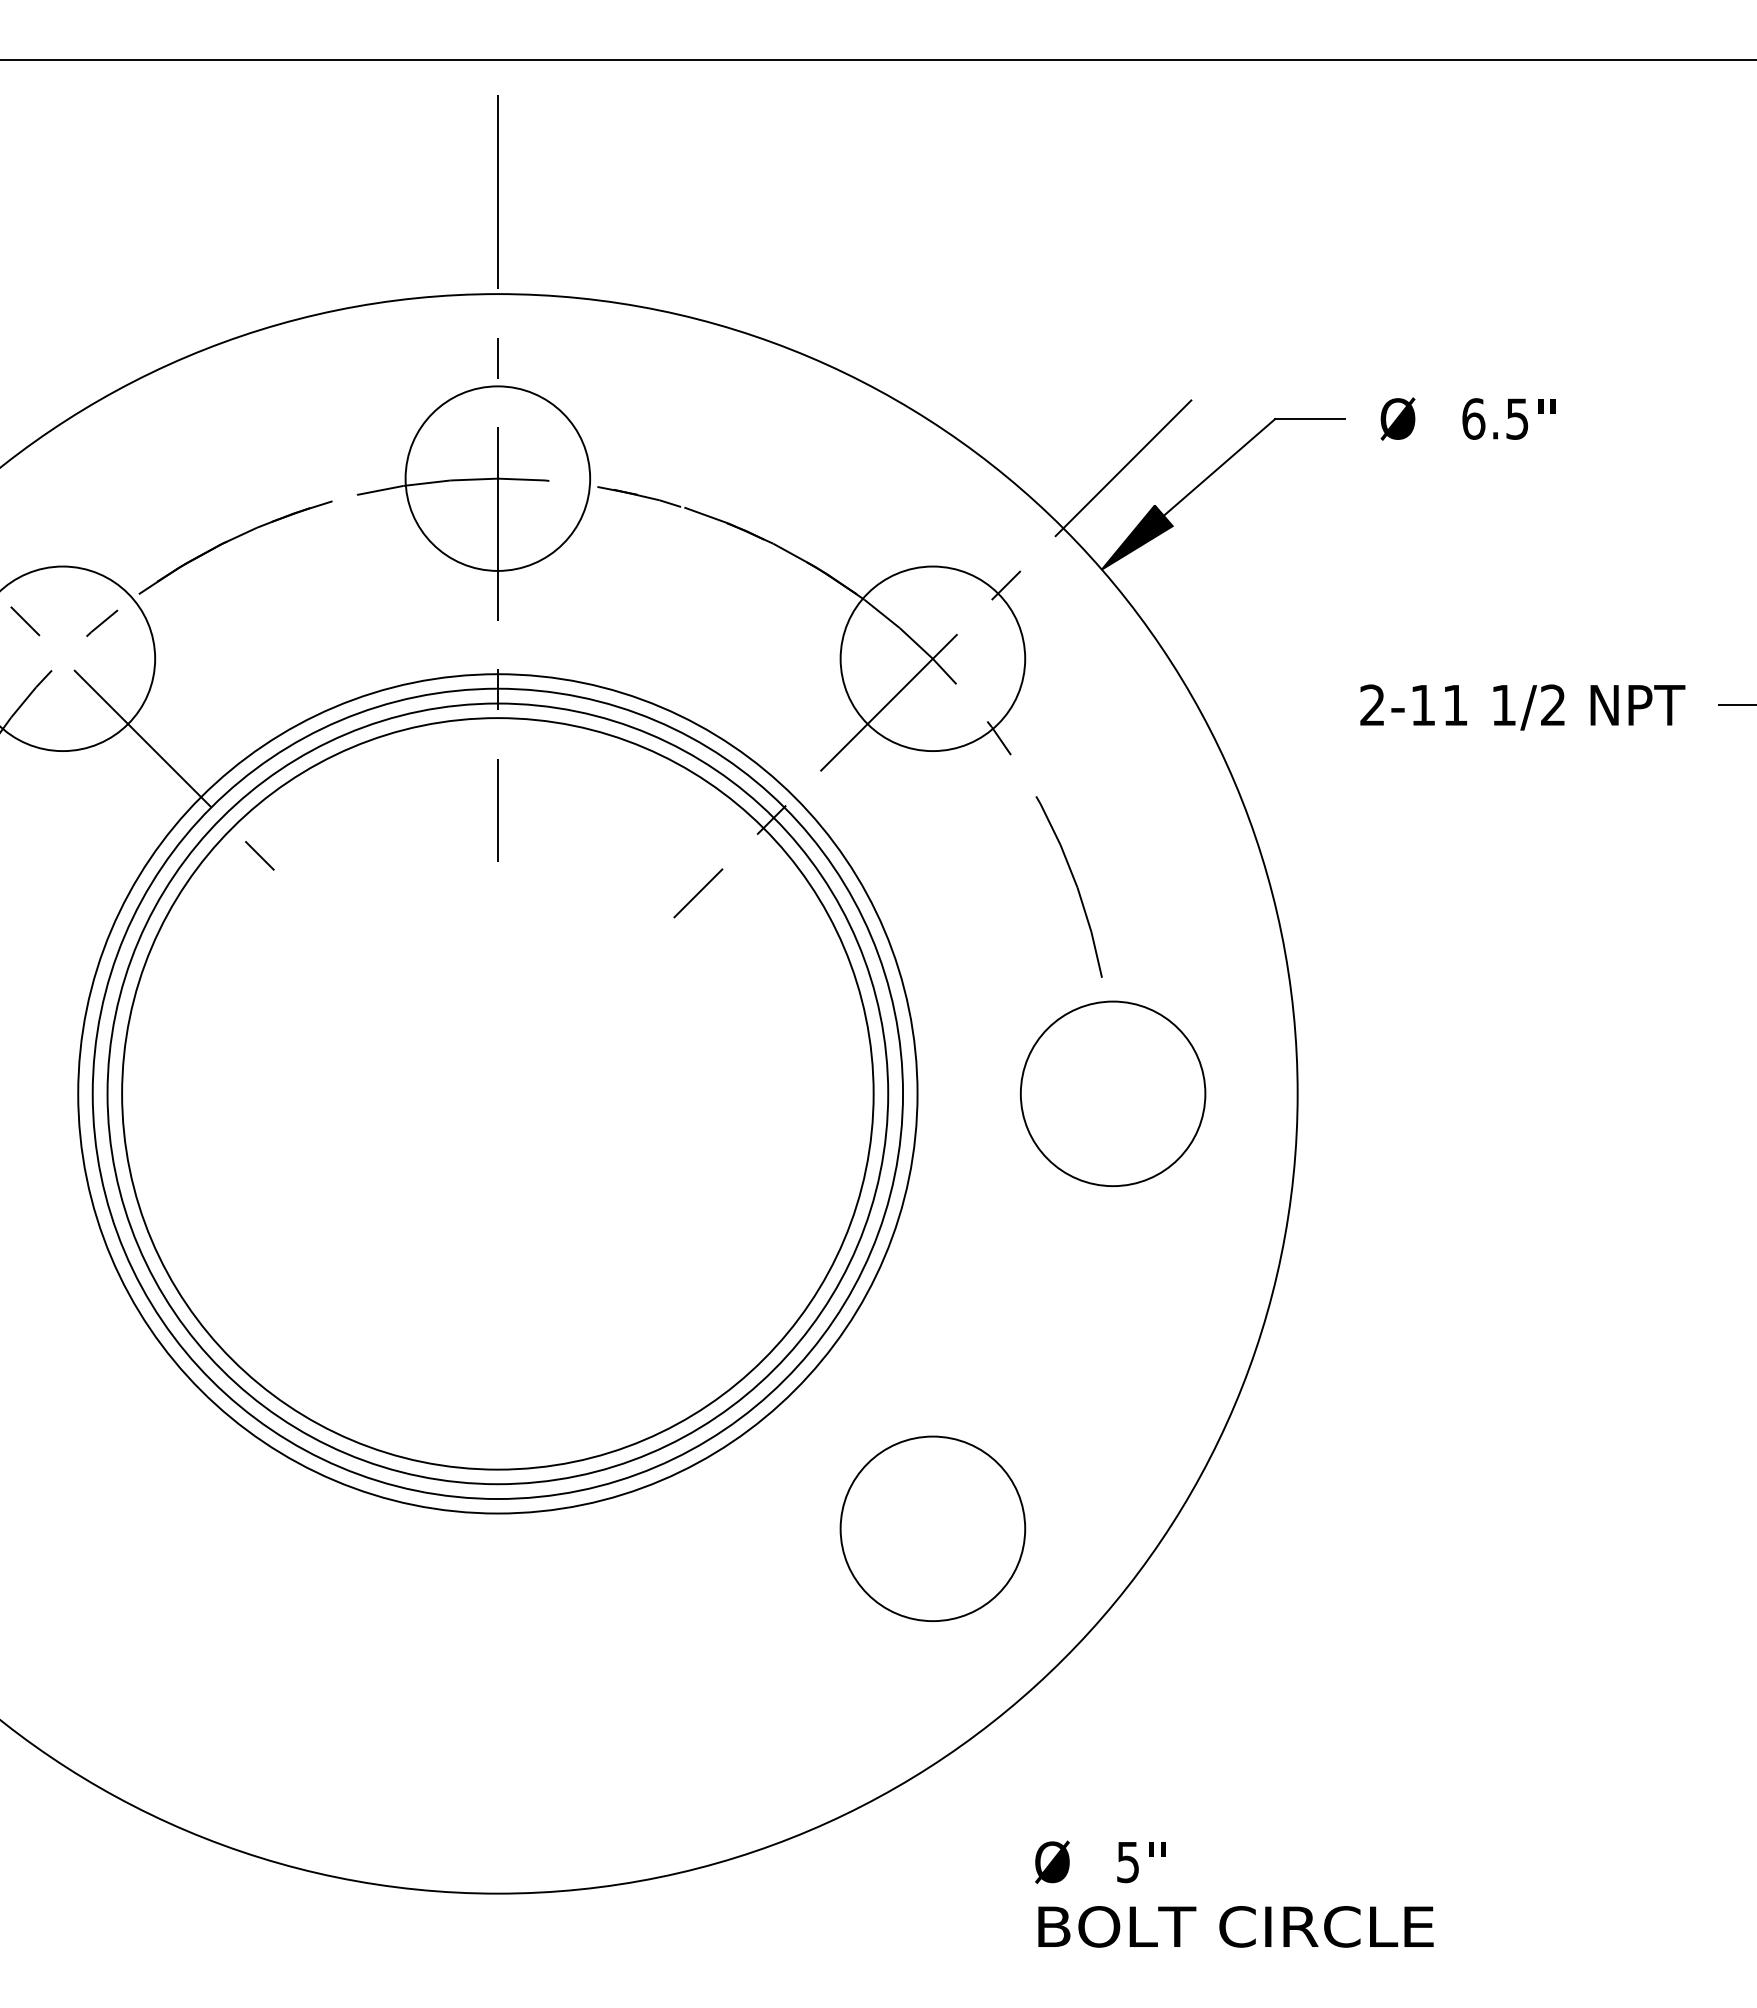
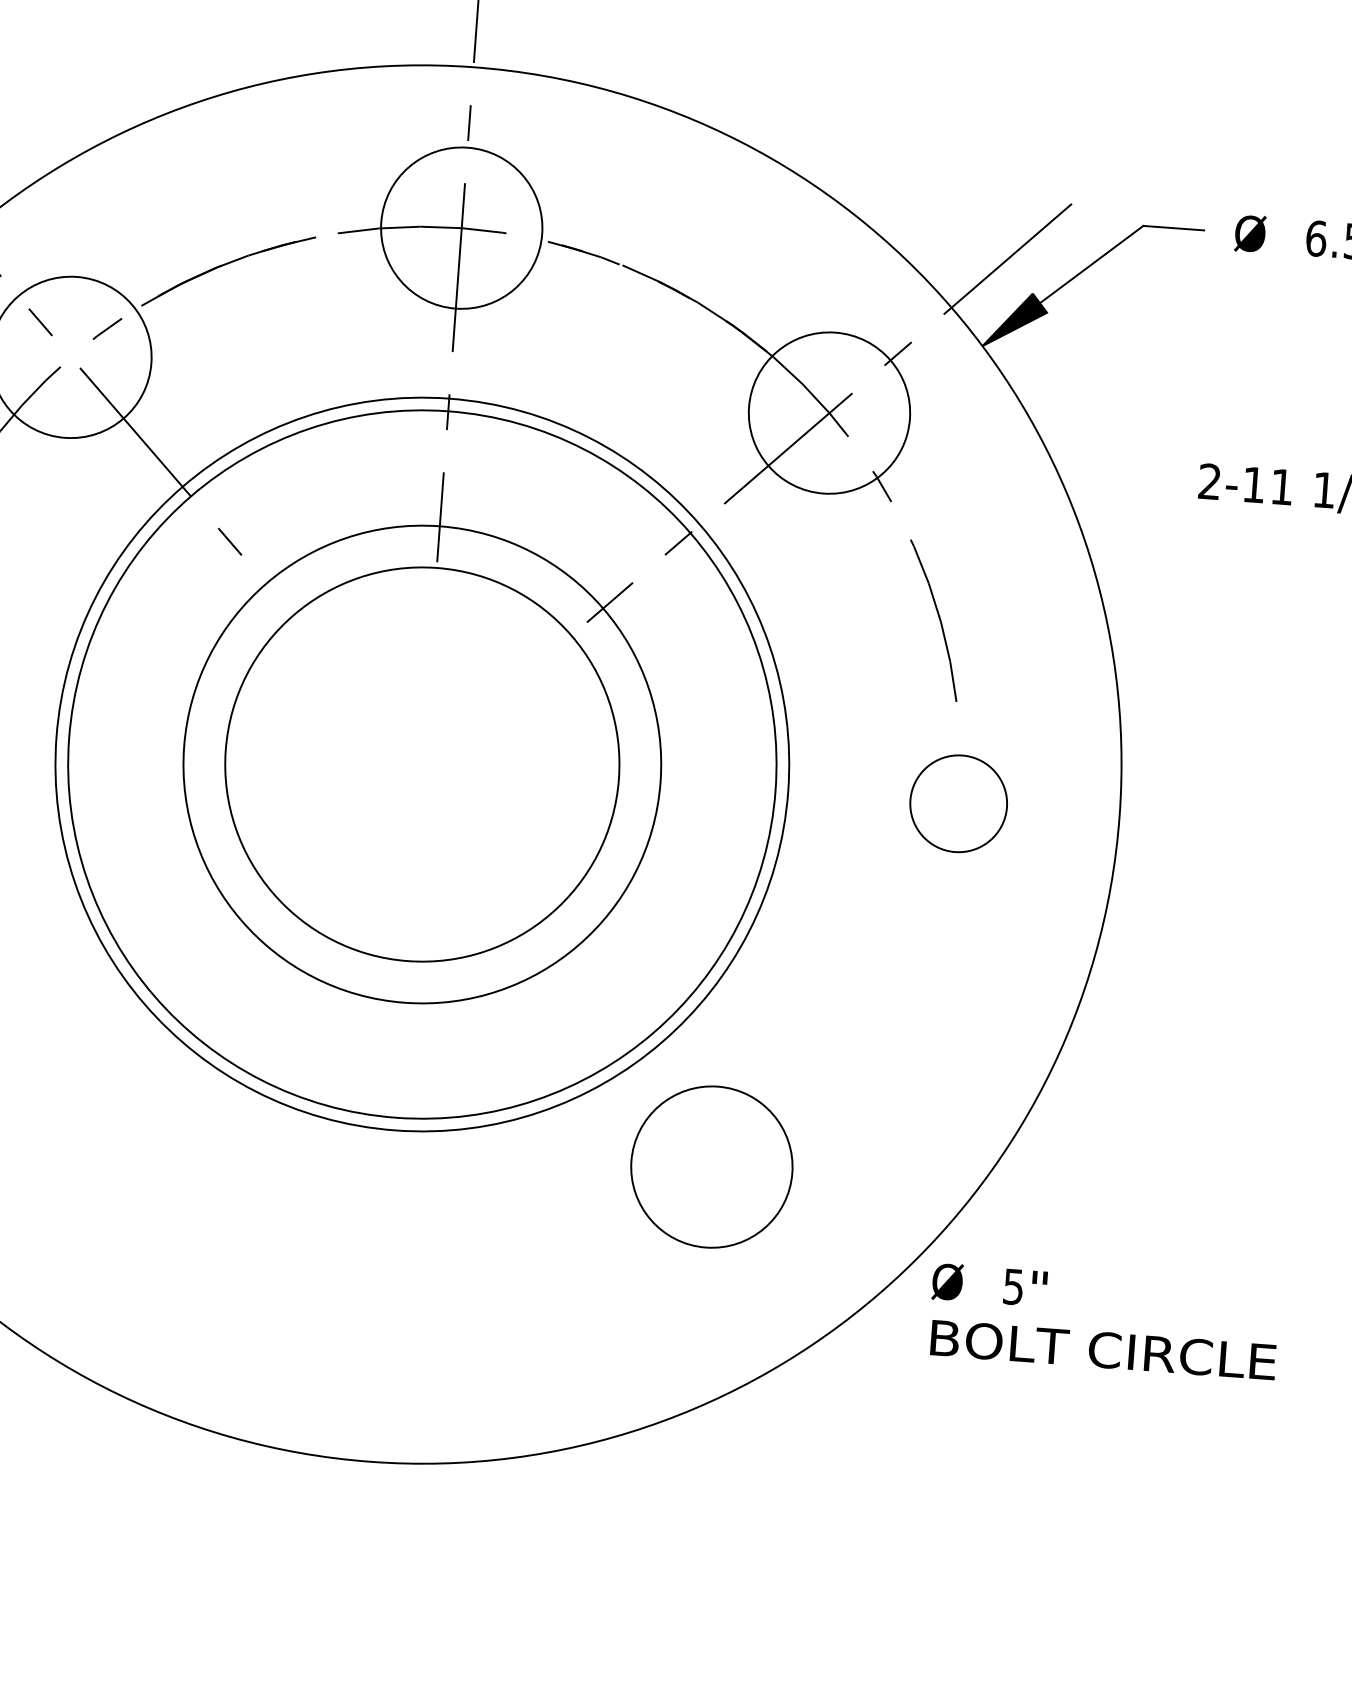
circle: (497, 1093) -> (422, 764), size x0.6
circle: (497, 1093) -> (422, 764), size x0.7
circle: (1112, 1093) -> (958, 803), size x0.6
circle: (932, 1528) -> (711, 1166), moved
text: (1234, 1893) -> (1104, 1320), moved

